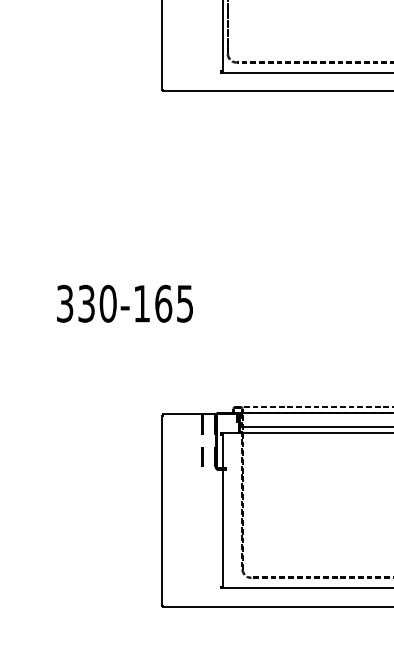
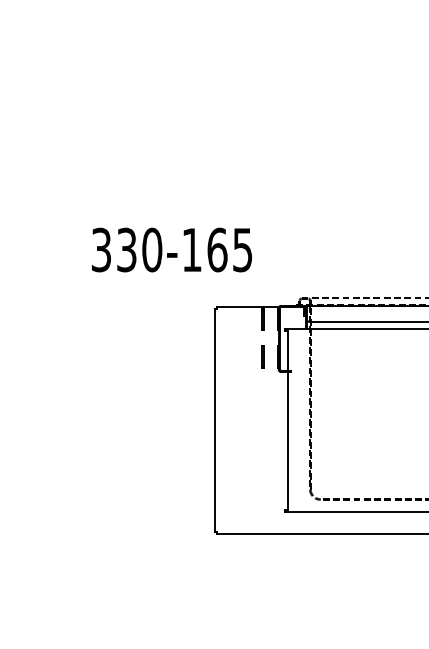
text: (124, 303) -> (171, 249), moved

